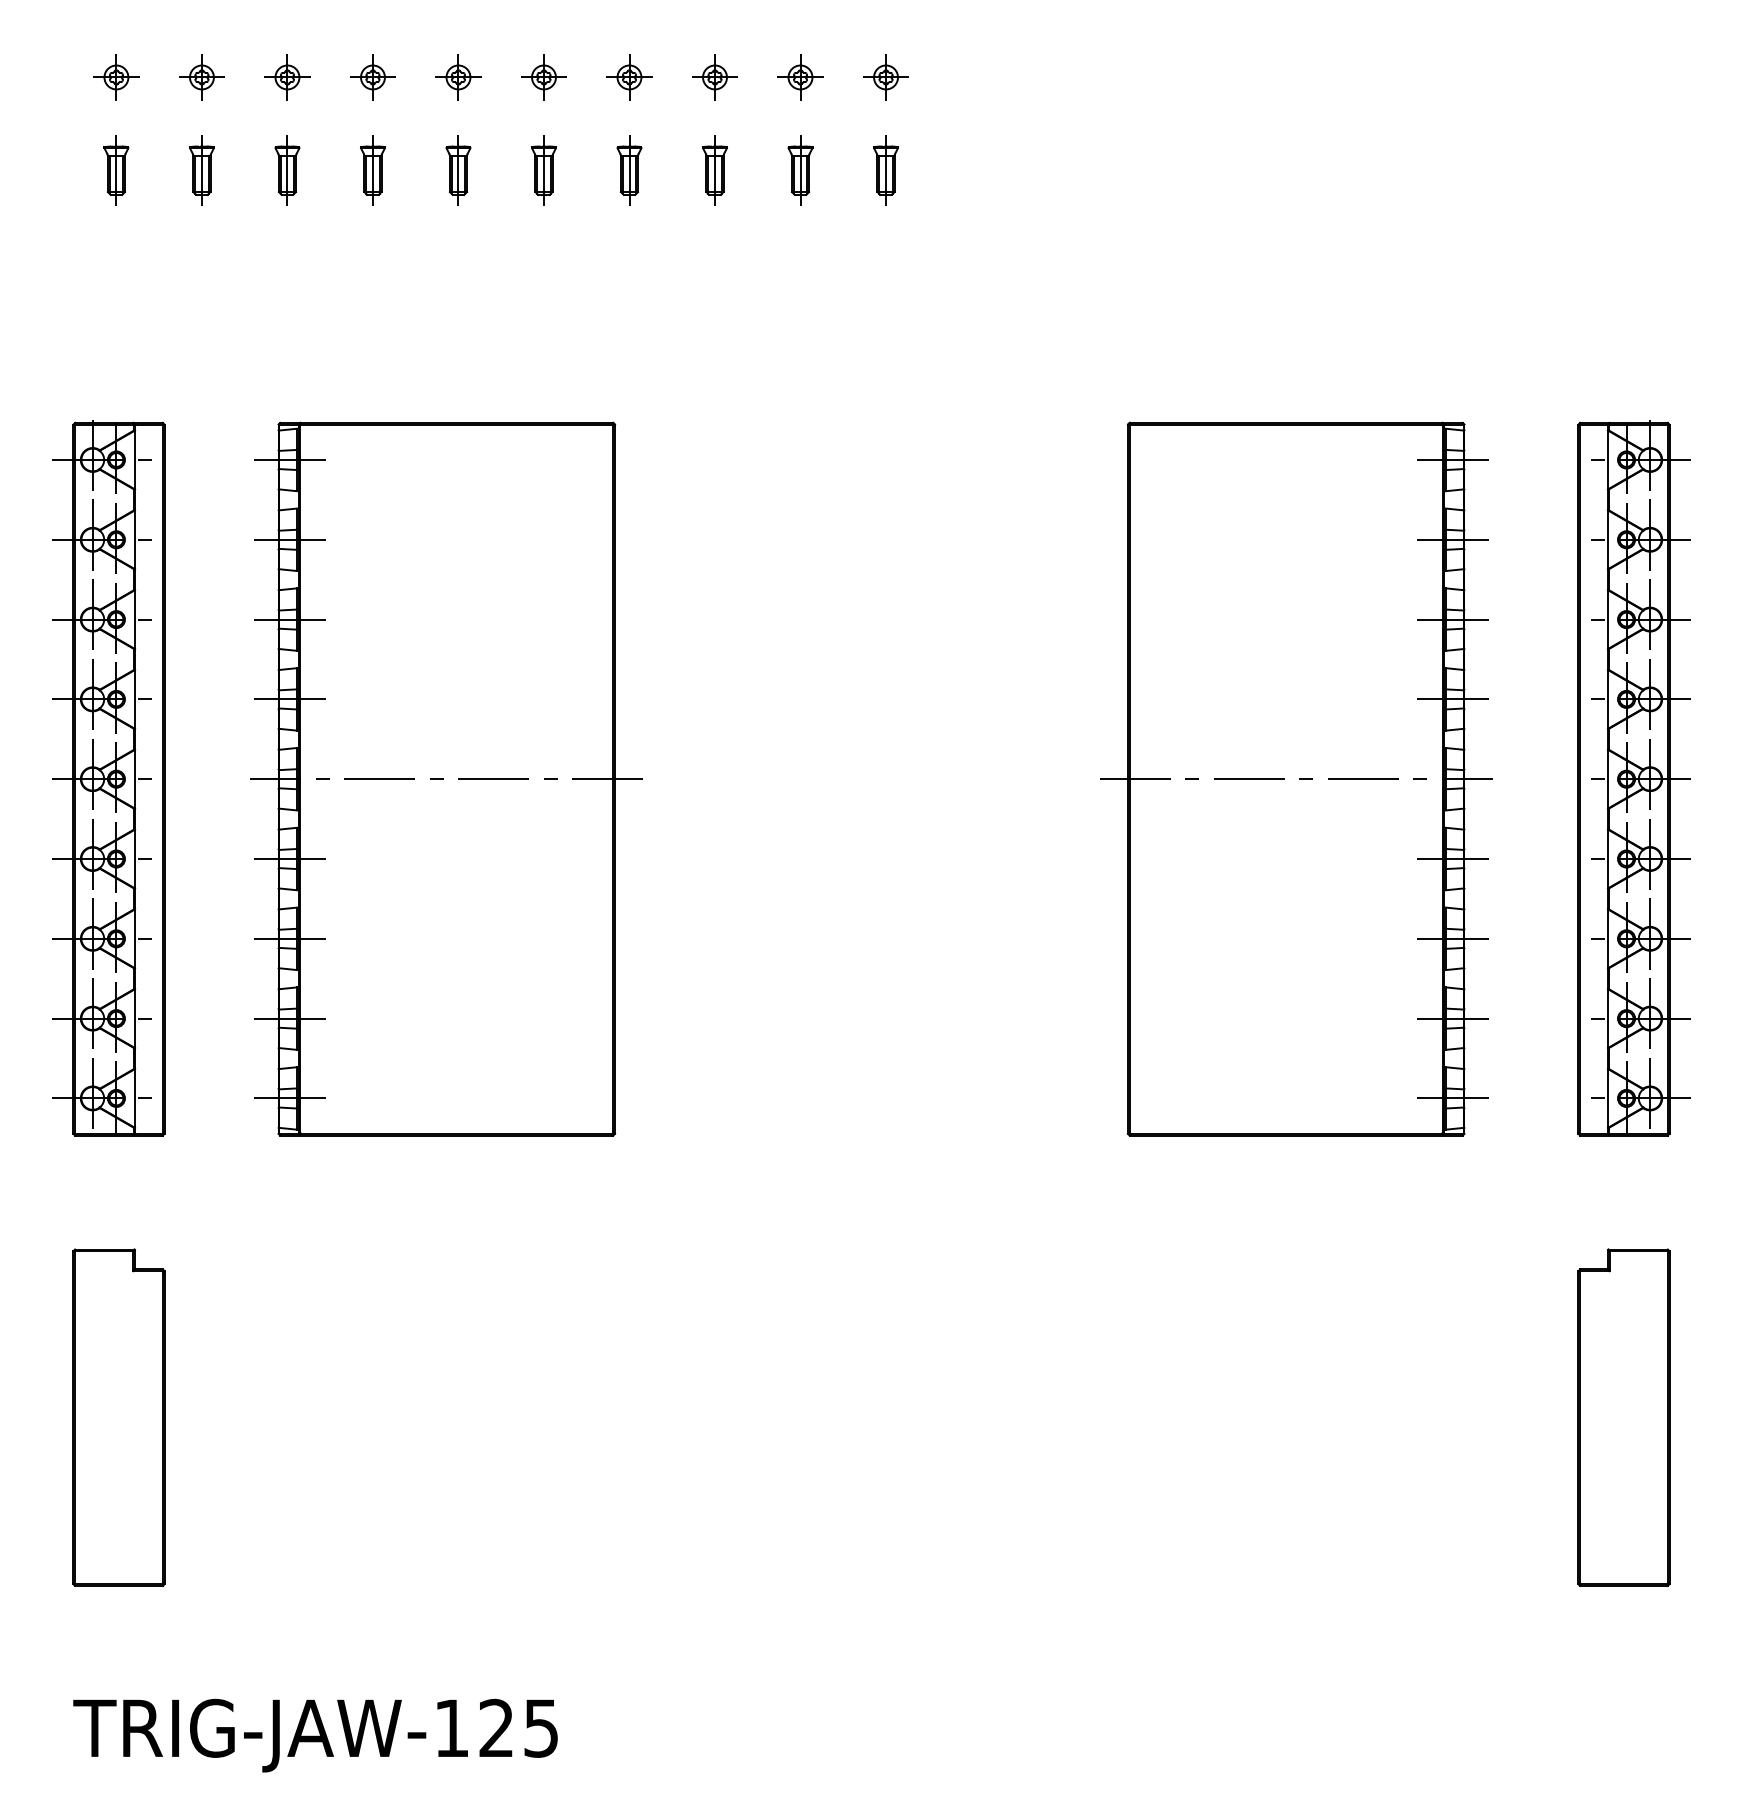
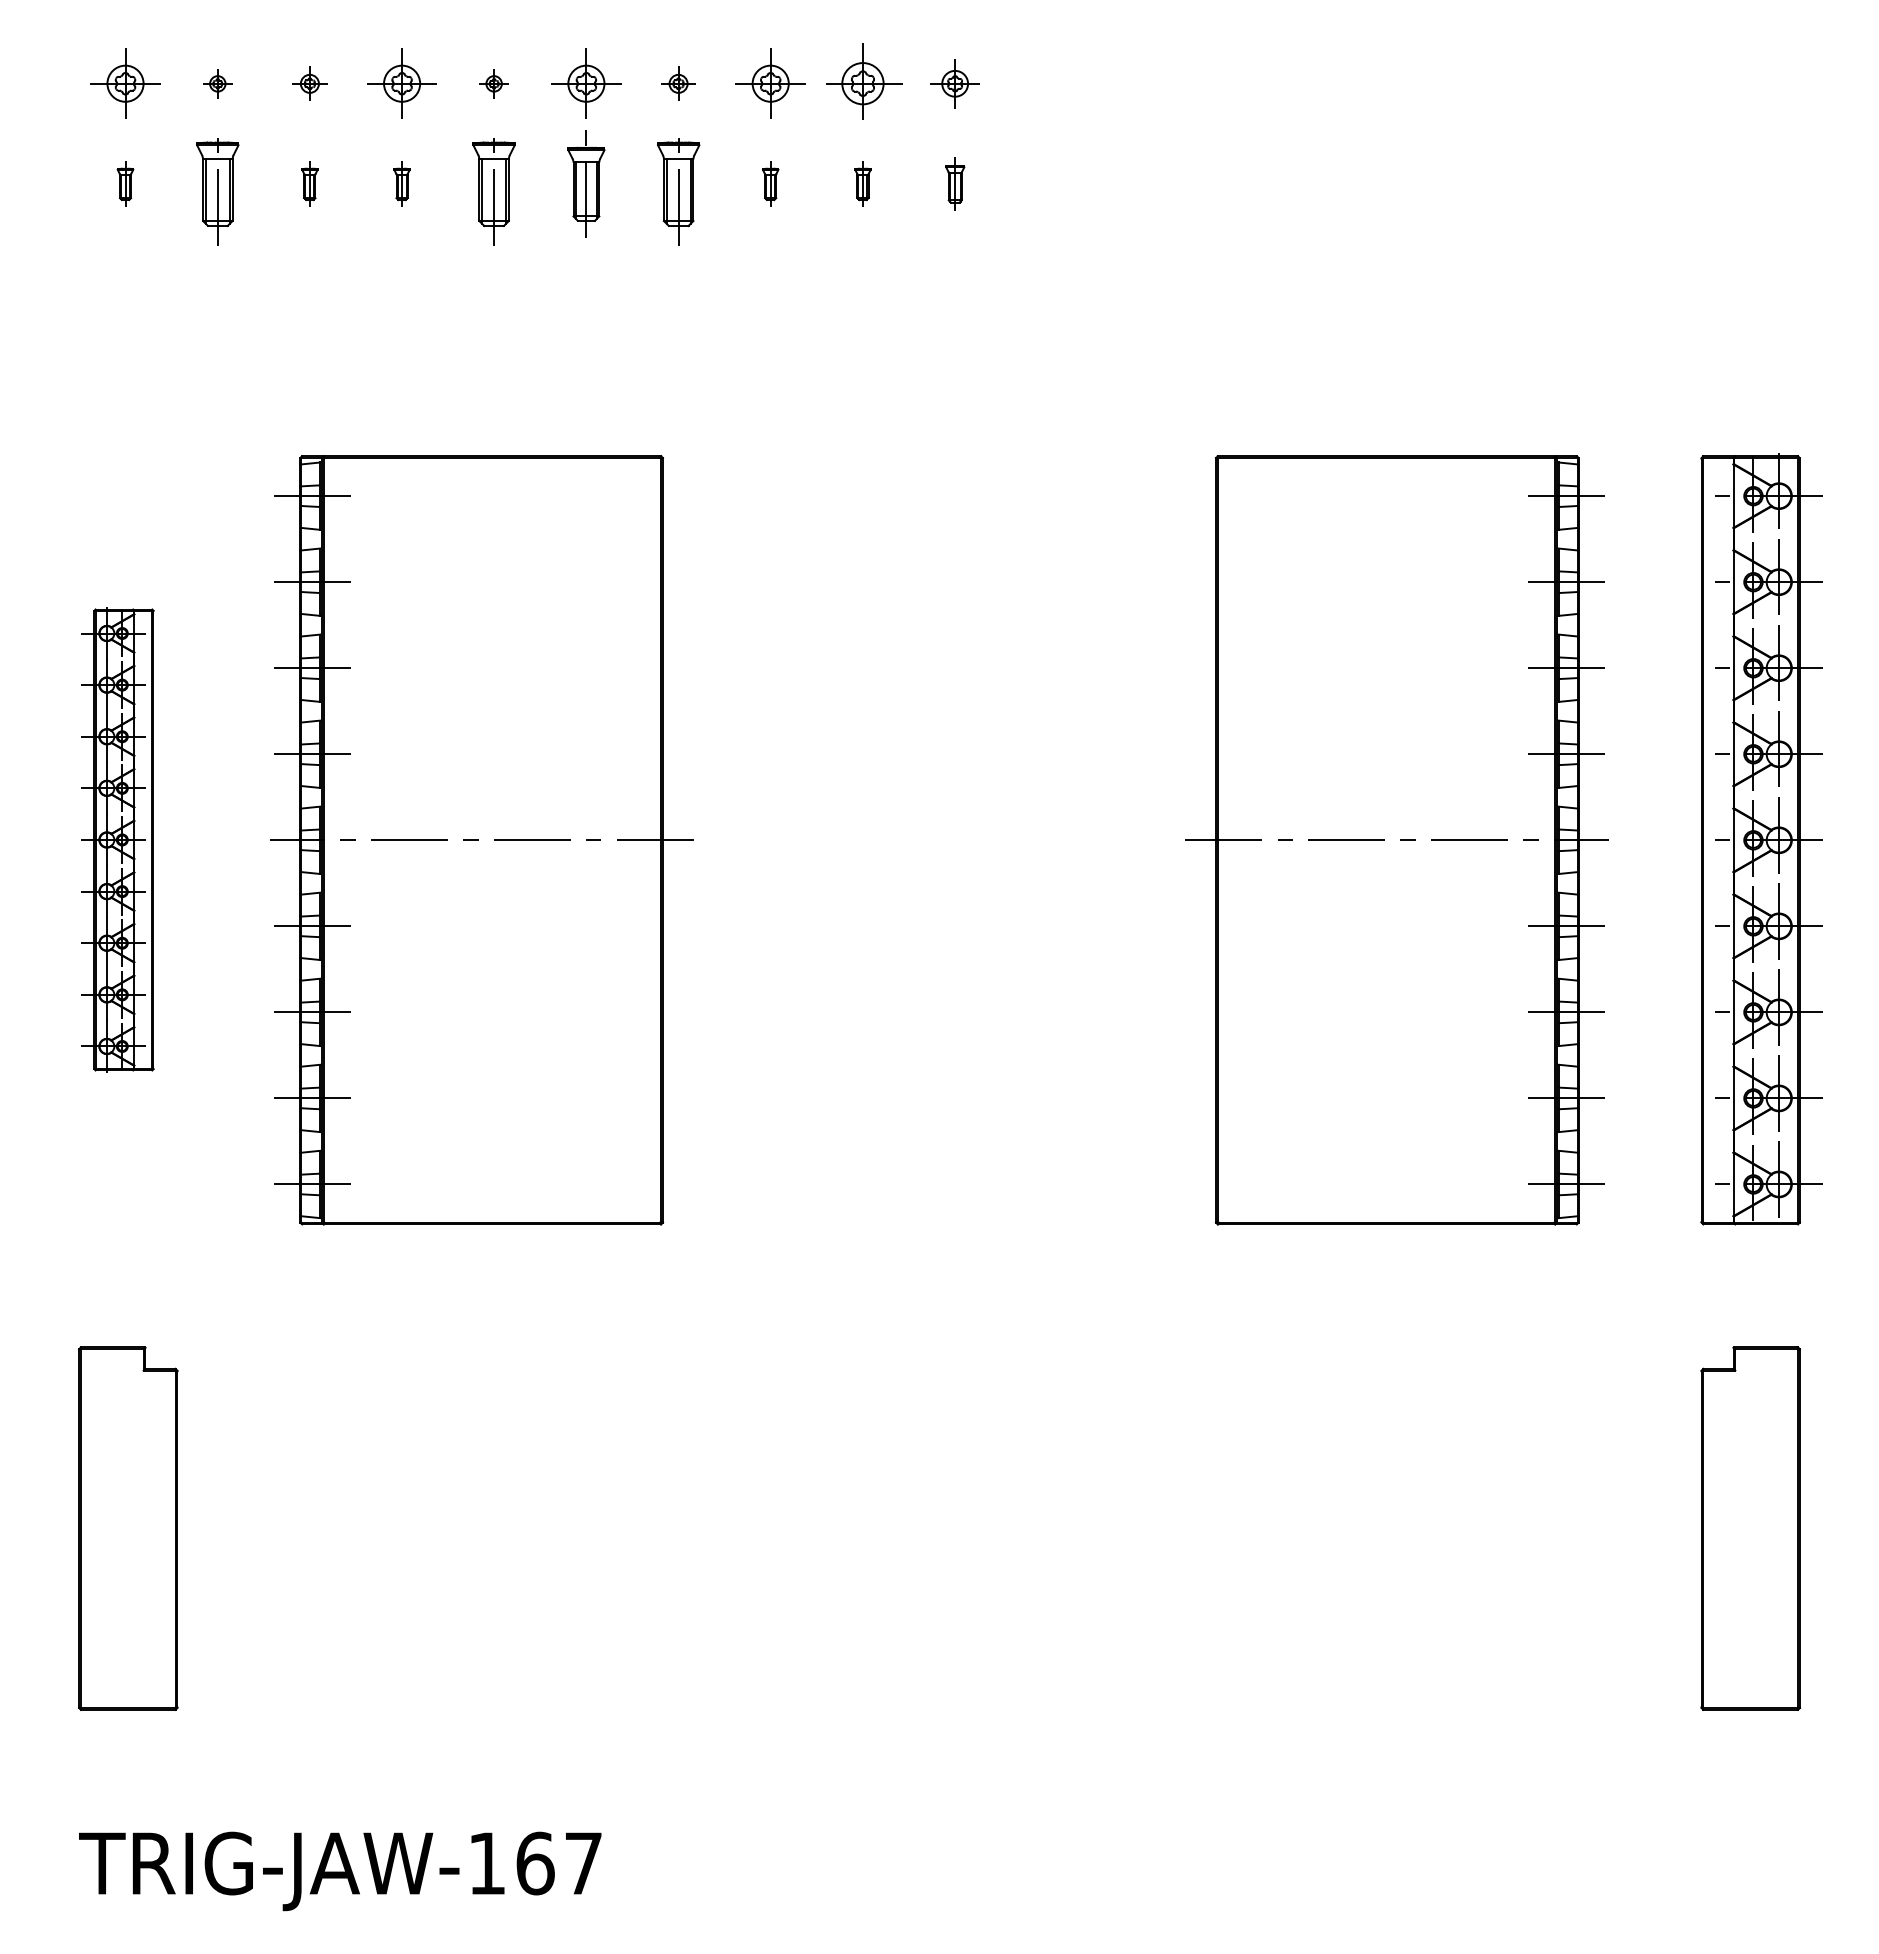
part: (116, 77) -> (125, 83), size x1.4
part: (201, 77) -> (217, 83), size x0.6
part: (287, 77) -> (309, 83), size x0.7
part: (372, 77) -> (401, 83), size x1.4
part: (457, 77) -> (493, 83), size x0.6
part: (544, 77) -> (586, 83), size x1.4
part: (629, 77) -> (678, 83), size x0.7
part: (714, 77) -> (770, 83), size x1.4
part: (800, 77) -> (862, 83), size x1.6
part: (116, 170) -> (125, 184), size x0.6
part: (201, 170) -> (217, 184), size x1.6
part: (287, 170) -> (309, 184), size x0.6
part: (372, 170) -> (401, 184), size x0.6
part: (458, 170) -> (494, 184), size x1.6
part: (544, 170) -> (586, 184), size x1.4
part: (629, 170) -> (678, 184), size x1.6
part: (714, 170) -> (770, 184), size x0.6
part: (800, 170) -> (862, 184), size x0.6
part: (886, 170) -> (955, 184), size x0.7
part: (109, 778) -> (117, 839), size x0.6
text: (518, 1728) -> (558, 1863), TRIG-JAW-125 -> TRIG-JAW-167

